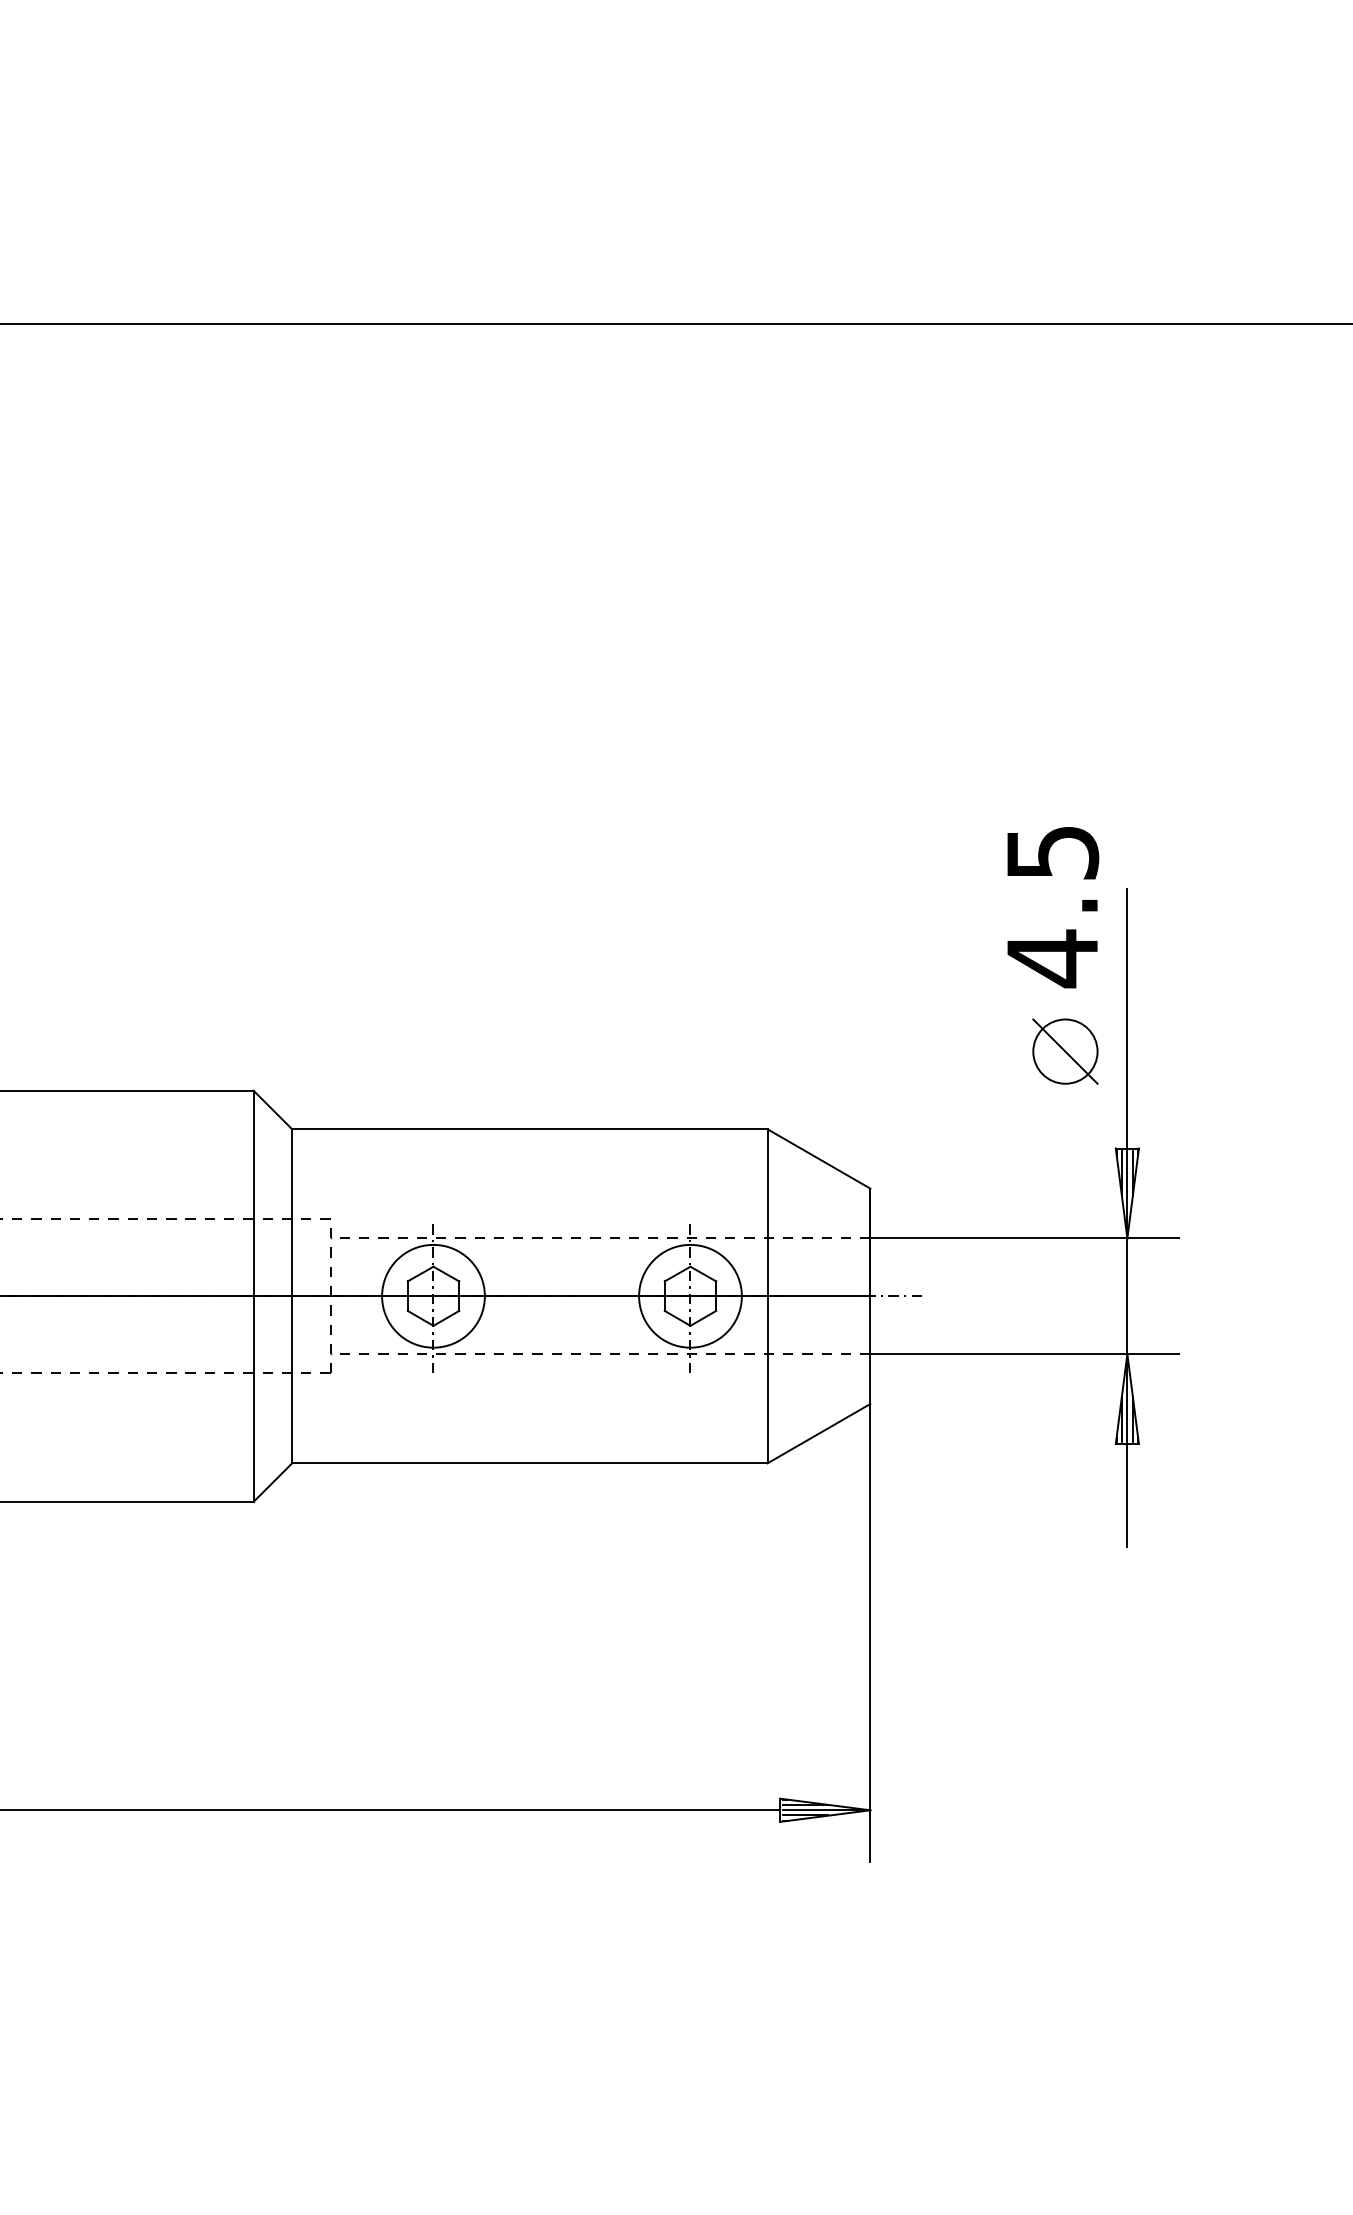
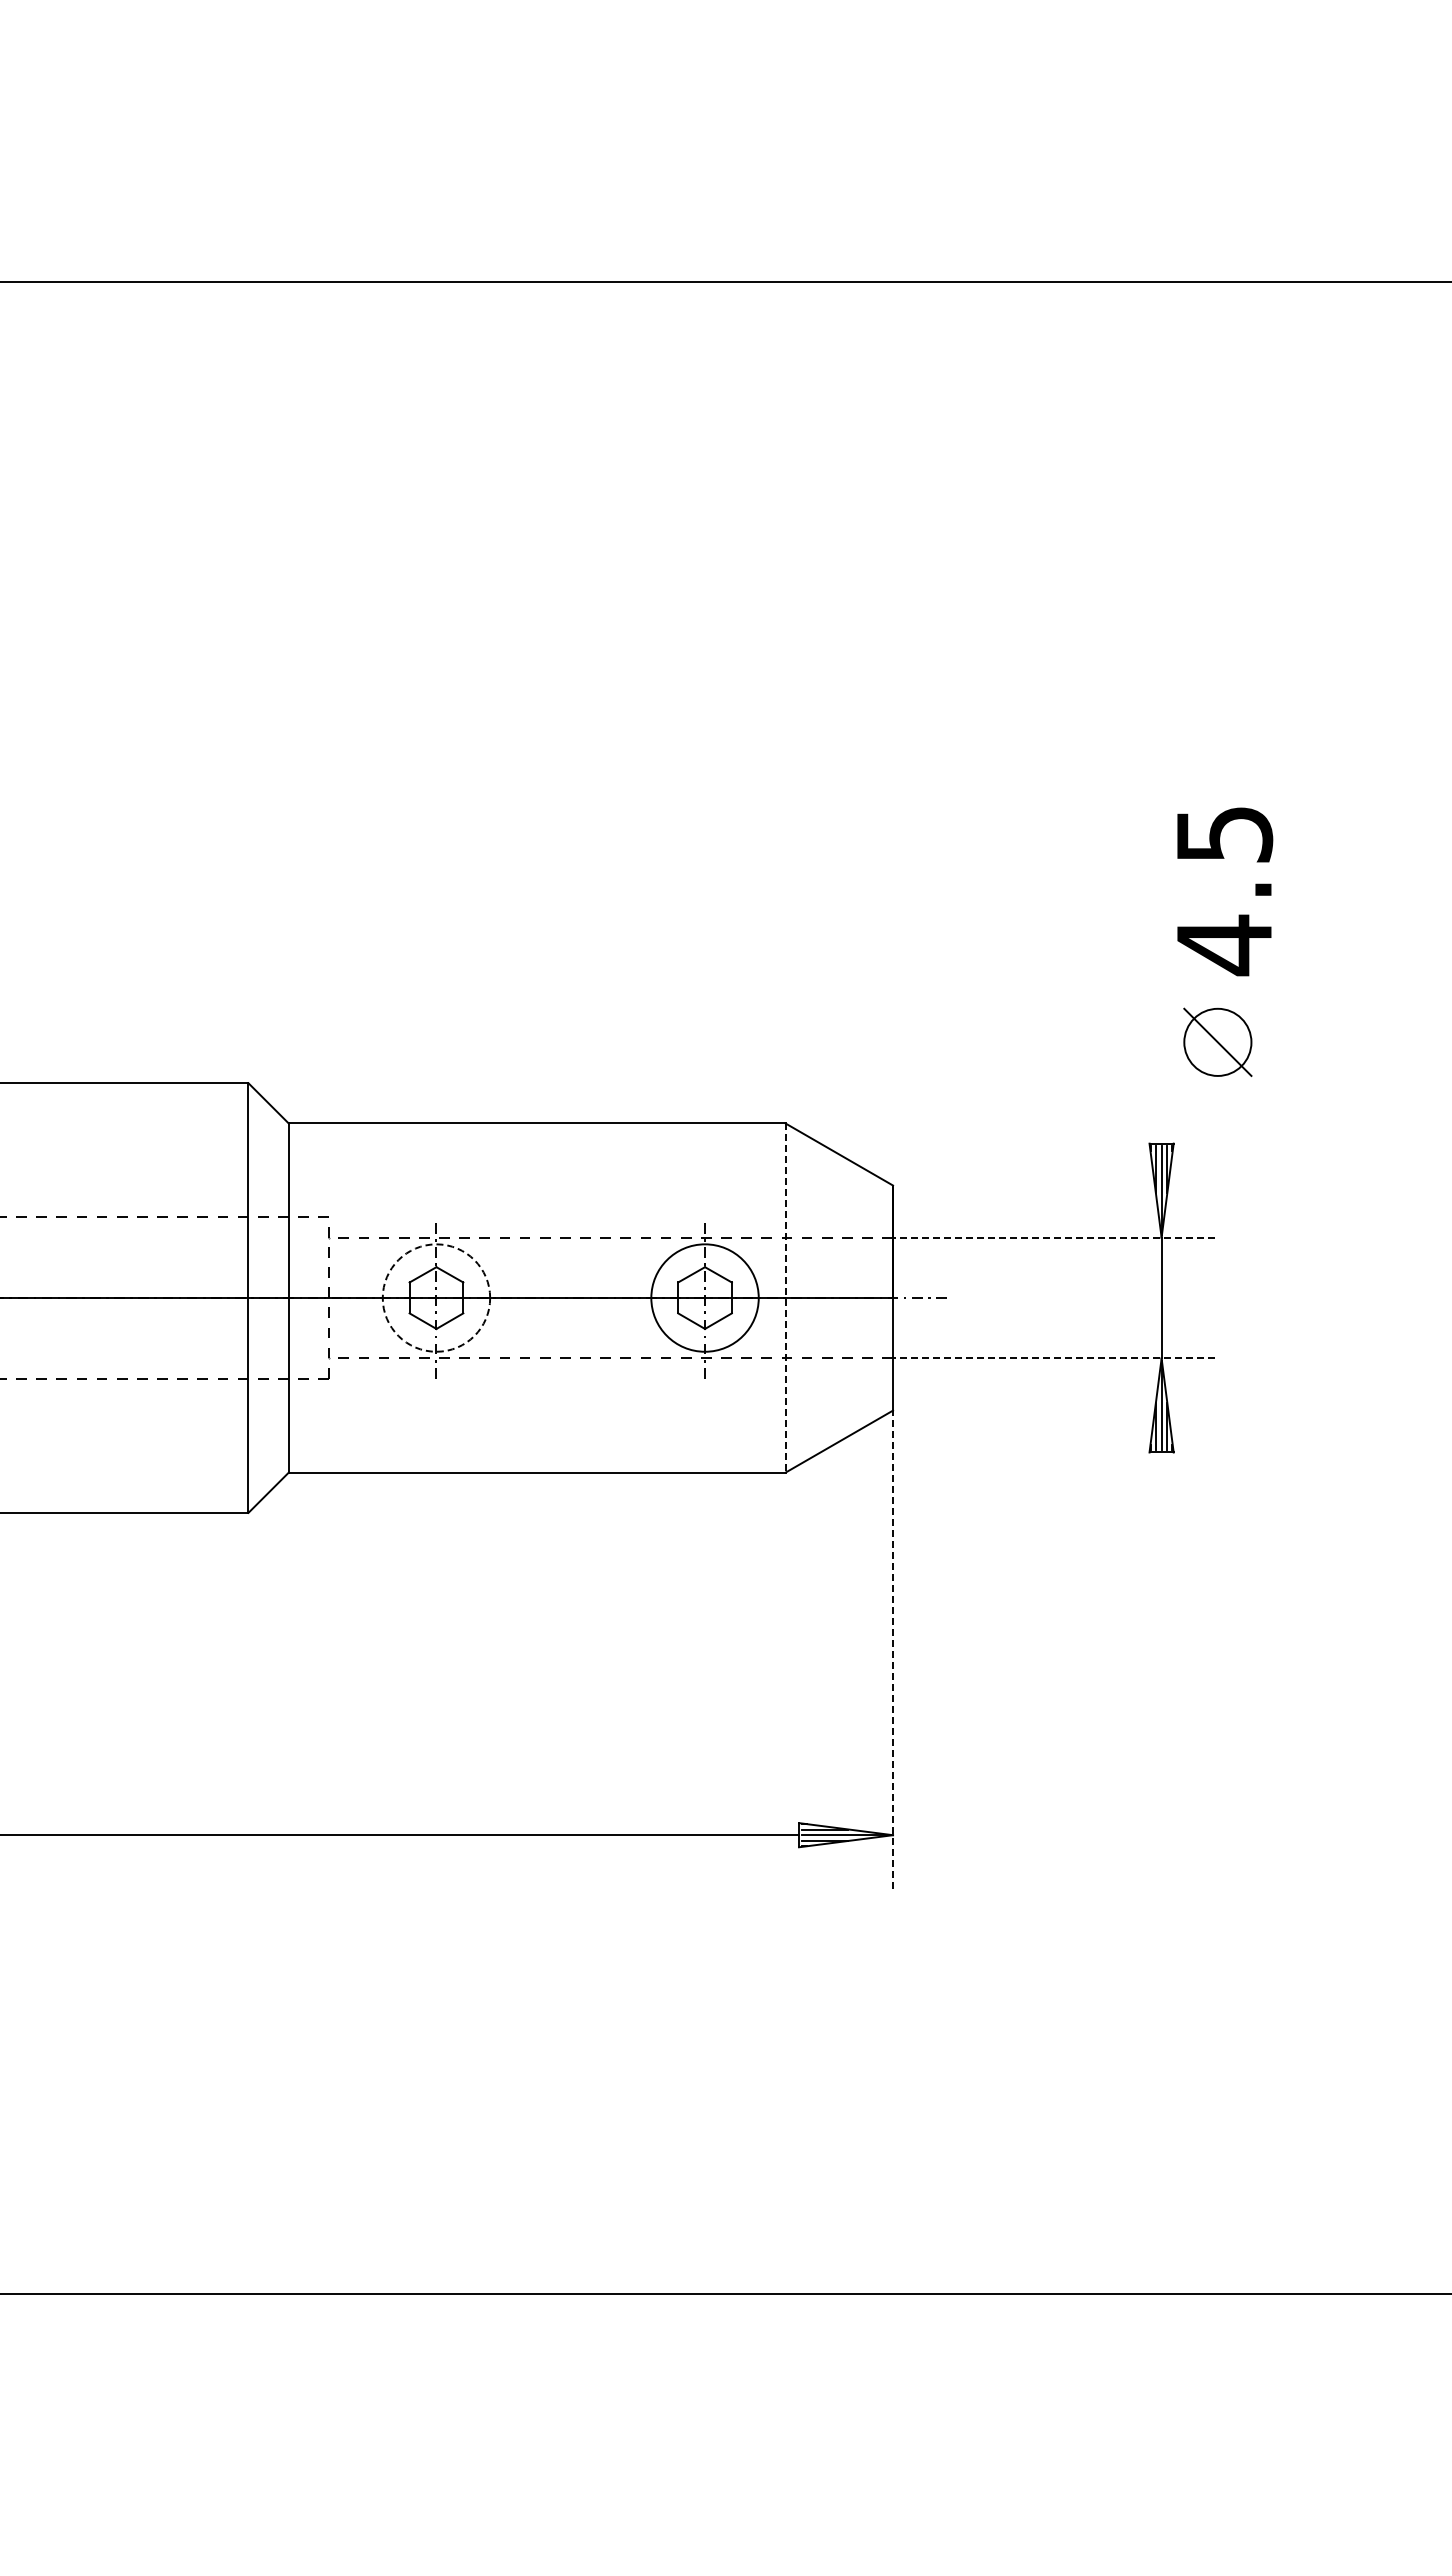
text: (1053, 907) -> (1225, 891), moved
line: (1127, 1018) -> (1161, 1007), removed
part: (1065, 1050) -> (1217, 1041), moved
line: (1023, 1238) -> (1053, 1237), solid -> dashed
circle: (433, 1295) -> (436, 1297), solid -> dashed
line: (767, 1296) -> (785, 1298), solid -> dashed
line: (1023, 1354) -> (1053, 1358), solid -> dashed
line: (1127, 1494) -> (1161, 1505), removed
line: (870, 1632) -> (893, 1649), solid -> dashed

